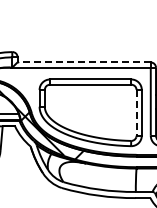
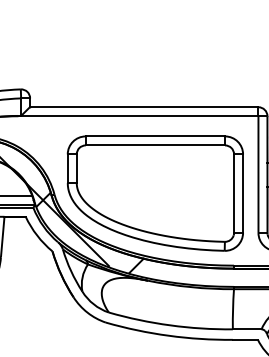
line: (84, 62) -> (144, 107), dashed -> solid
line: (136, 112) -> (233, 193), dashed -> solid

